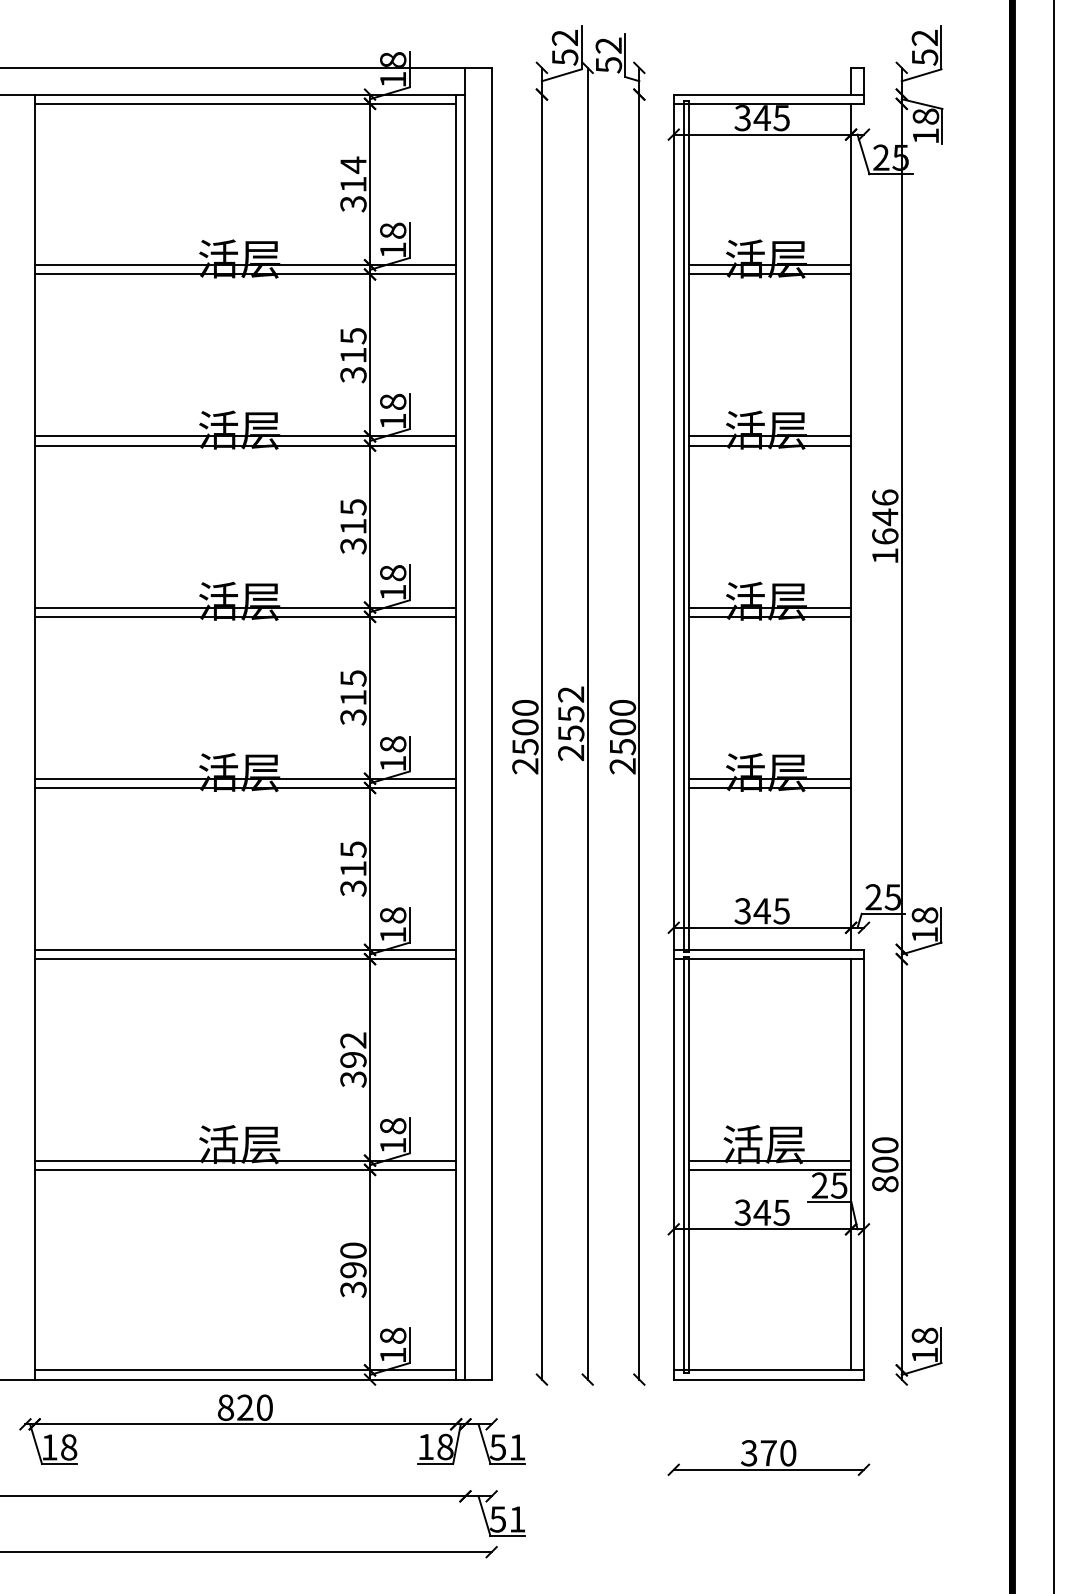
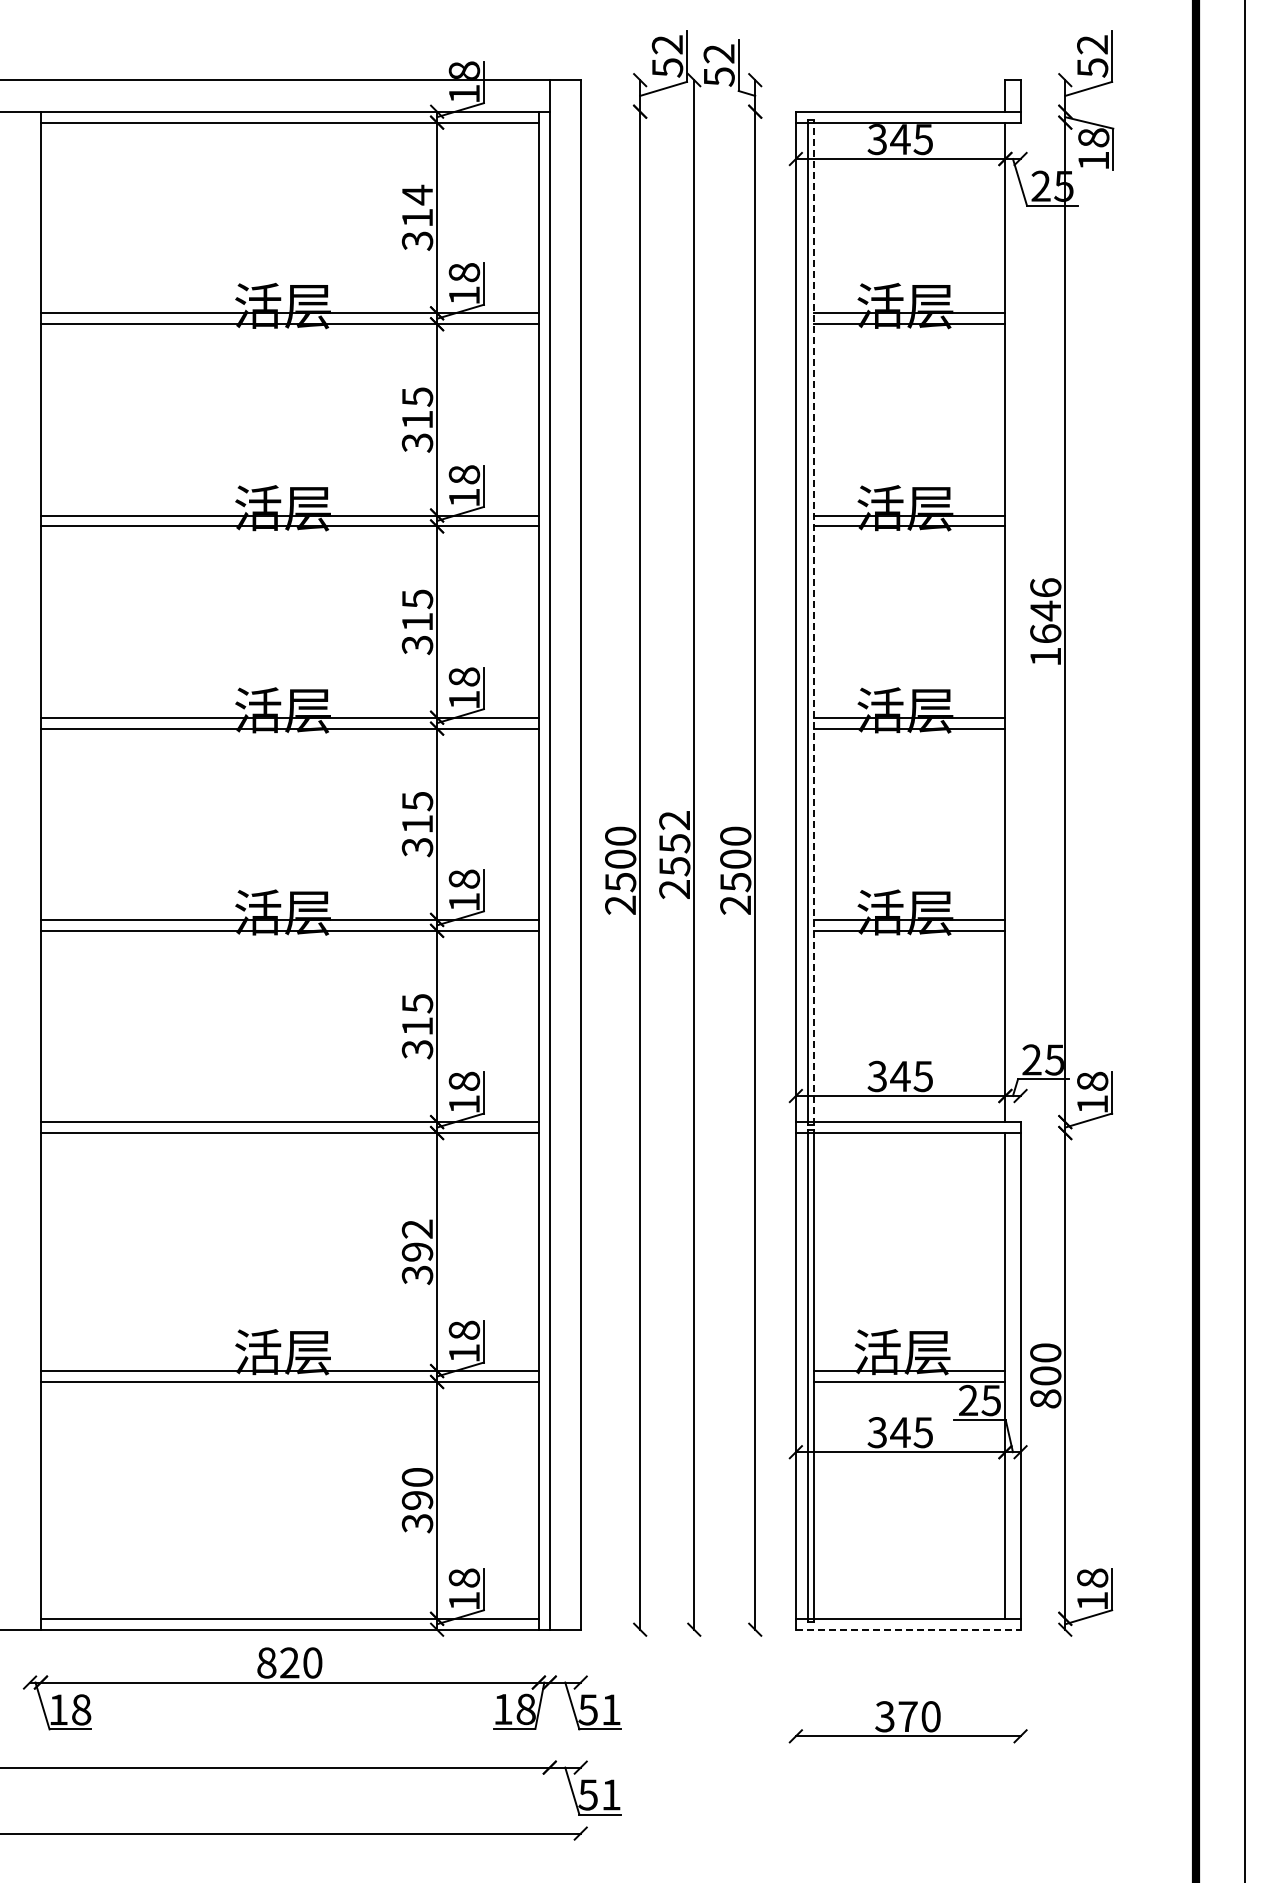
line: (688, 526) -> (813, 622), solid -> dashed
line: (769, 1379) -> (908, 1629), solid -> dashed

